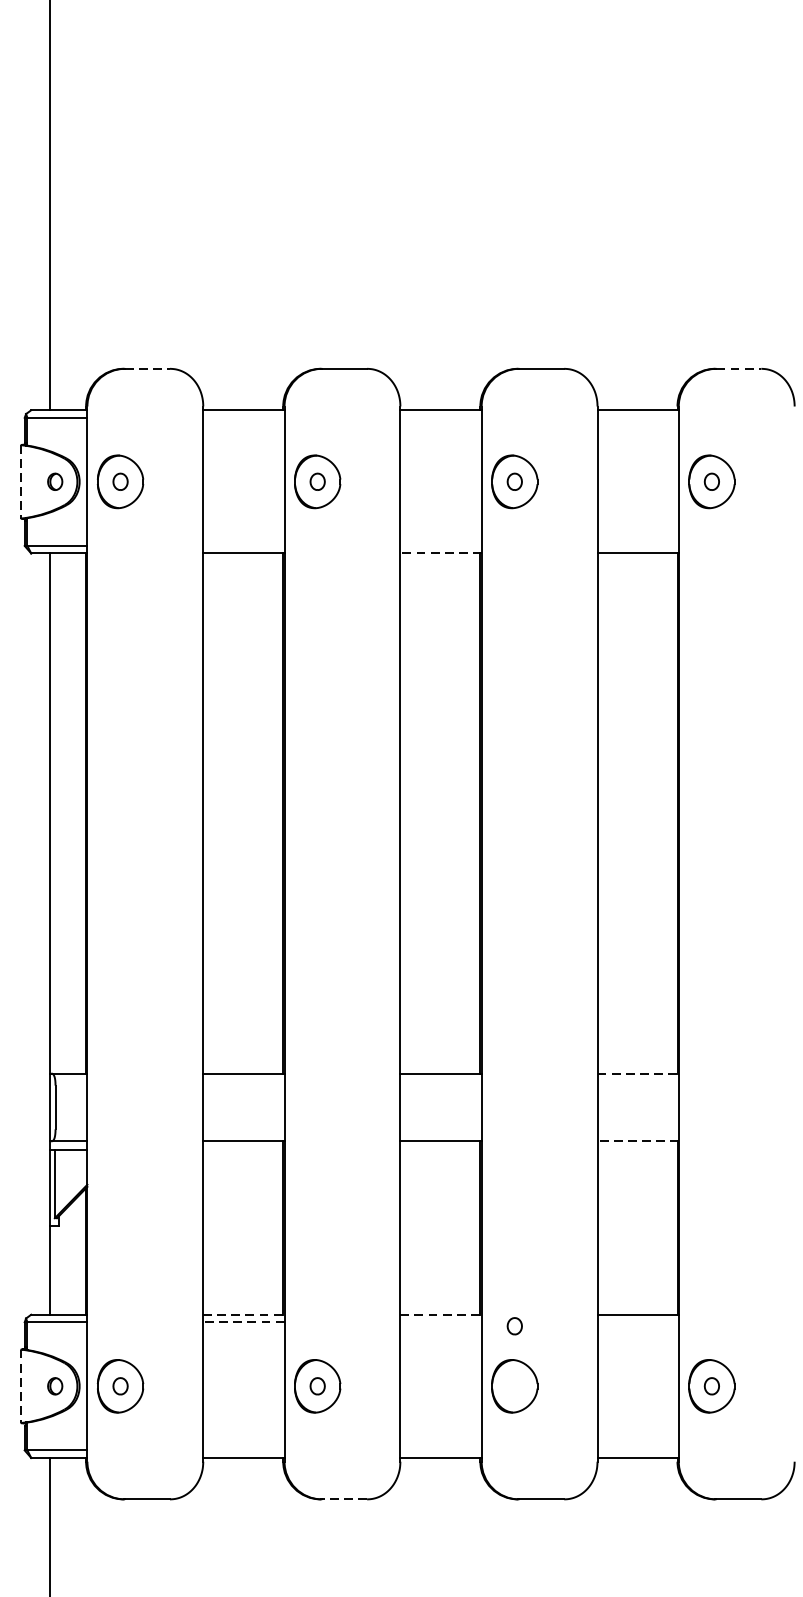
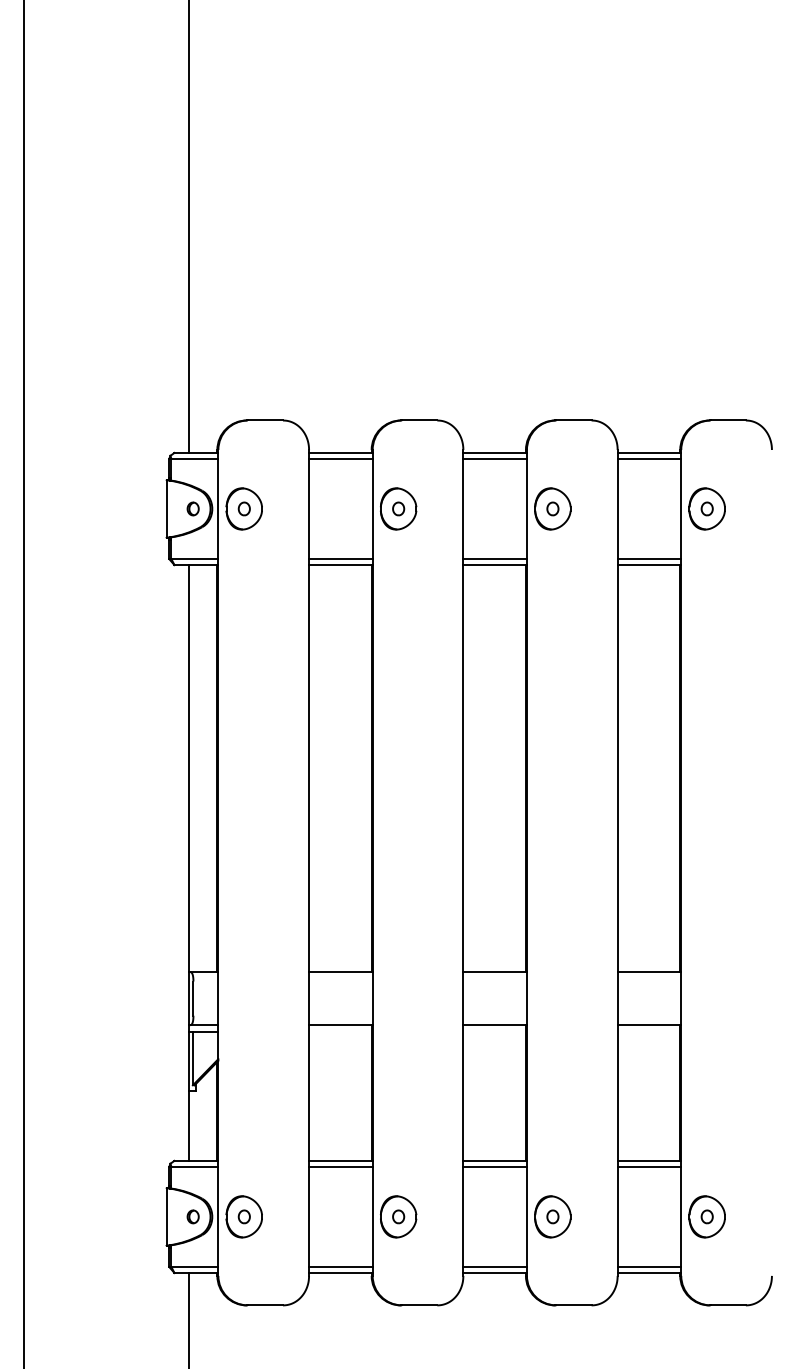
line: (147, 368) -> (265, 420), dashed -> solid
line: (739, 368) -> (728, 420), dashed -> solid
line: (243, 417) -> (340, 458), added
line: (440, 417) -> (494, 458), added
line: (638, 417) -> (649, 458), added
line: (21, 481) -> (166, 508), dashed -> solid
line: (243, 546) -> (340, 559), added
line: (440, 546) -> (494, 559), added
line: (638, 546) -> (649, 559), added
line: (441, 554) -> (495, 565), dashed -> solid
line: (638, 1074) -> (649, 972), dashed -> solid
line: (638, 1141) -> (649, 1025), dashed -> solid
line: (243, 1314) -> (340, 1160), dashed -> solid
line: (441, 1314) -> (495, 1160), dashed -> solid
line: (243, 1321) -> (340, 1166), dashed -> solid
line: (440, 1321) -> (494, 1166), added
line: (638, 1321) -> (649, 1166), added
part: (514, 1325) -> (552, 1216), moved
line: (21, 1385) -> (166, 1216), dashed -> solid
line: (243, 1450) -> (340, 1267), added
line: (440, 1450) -> (494, 1267), added
line: (638, 1450) -> (649, 1267), added
line: (344, 1499) -> (419, 1305), dashed -> solid

